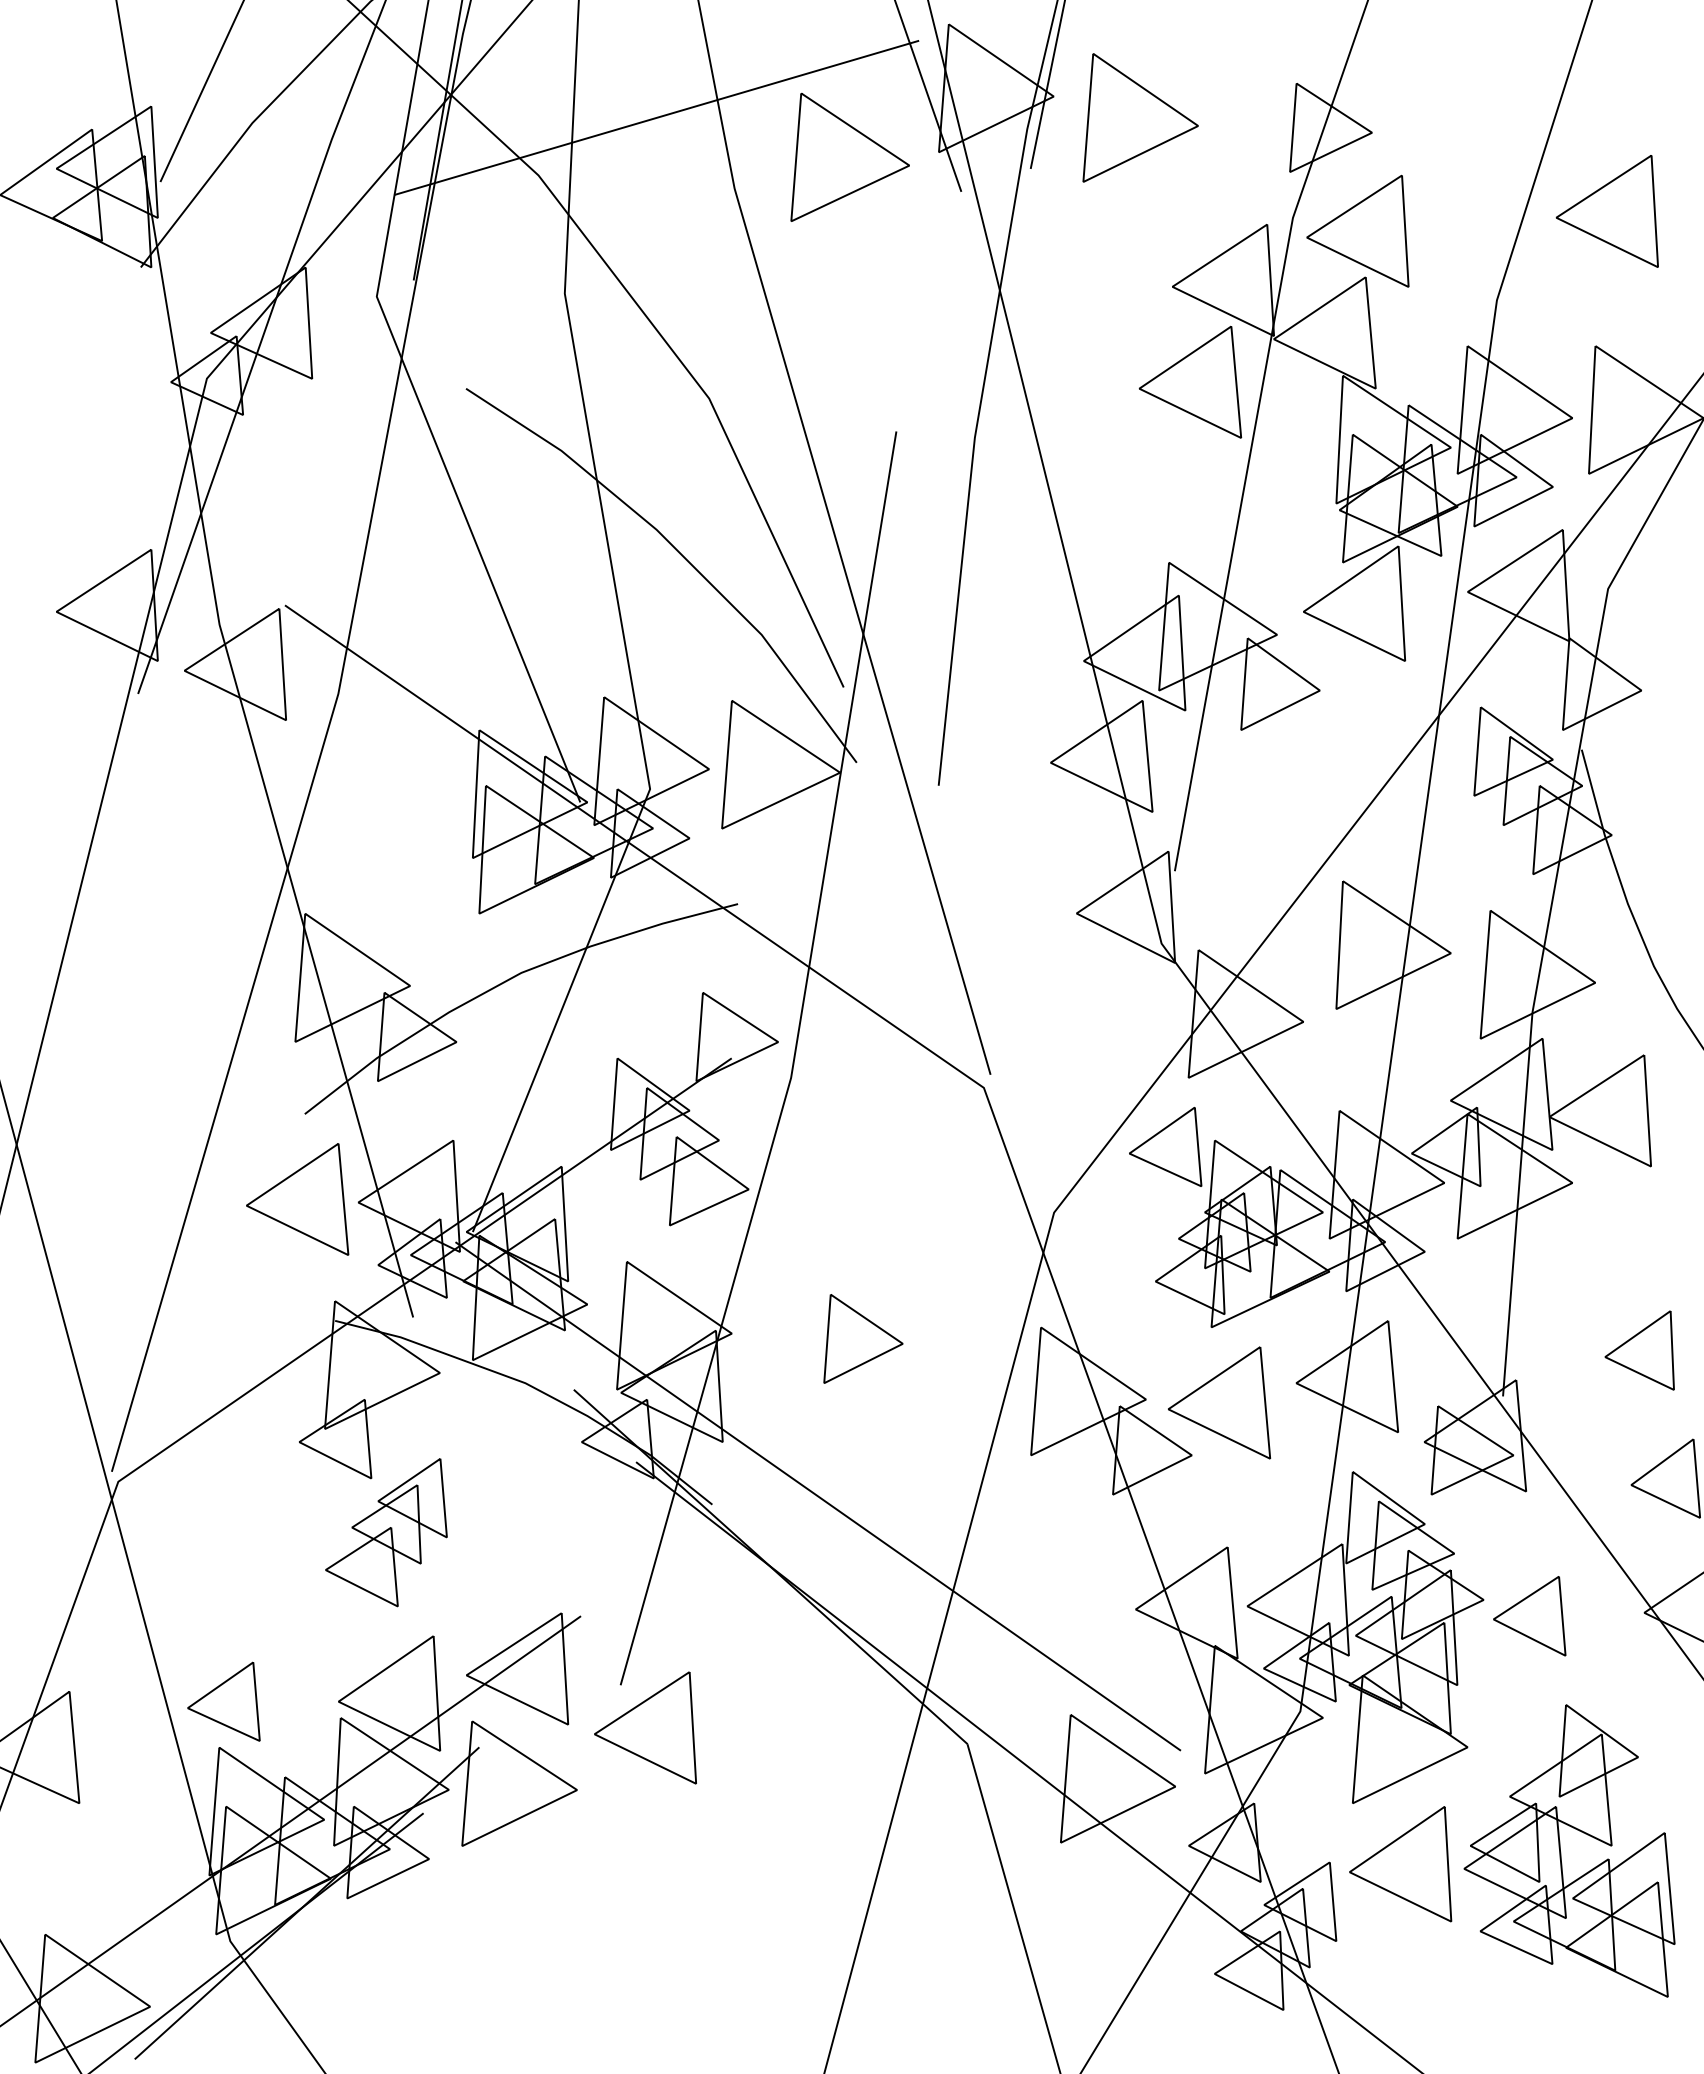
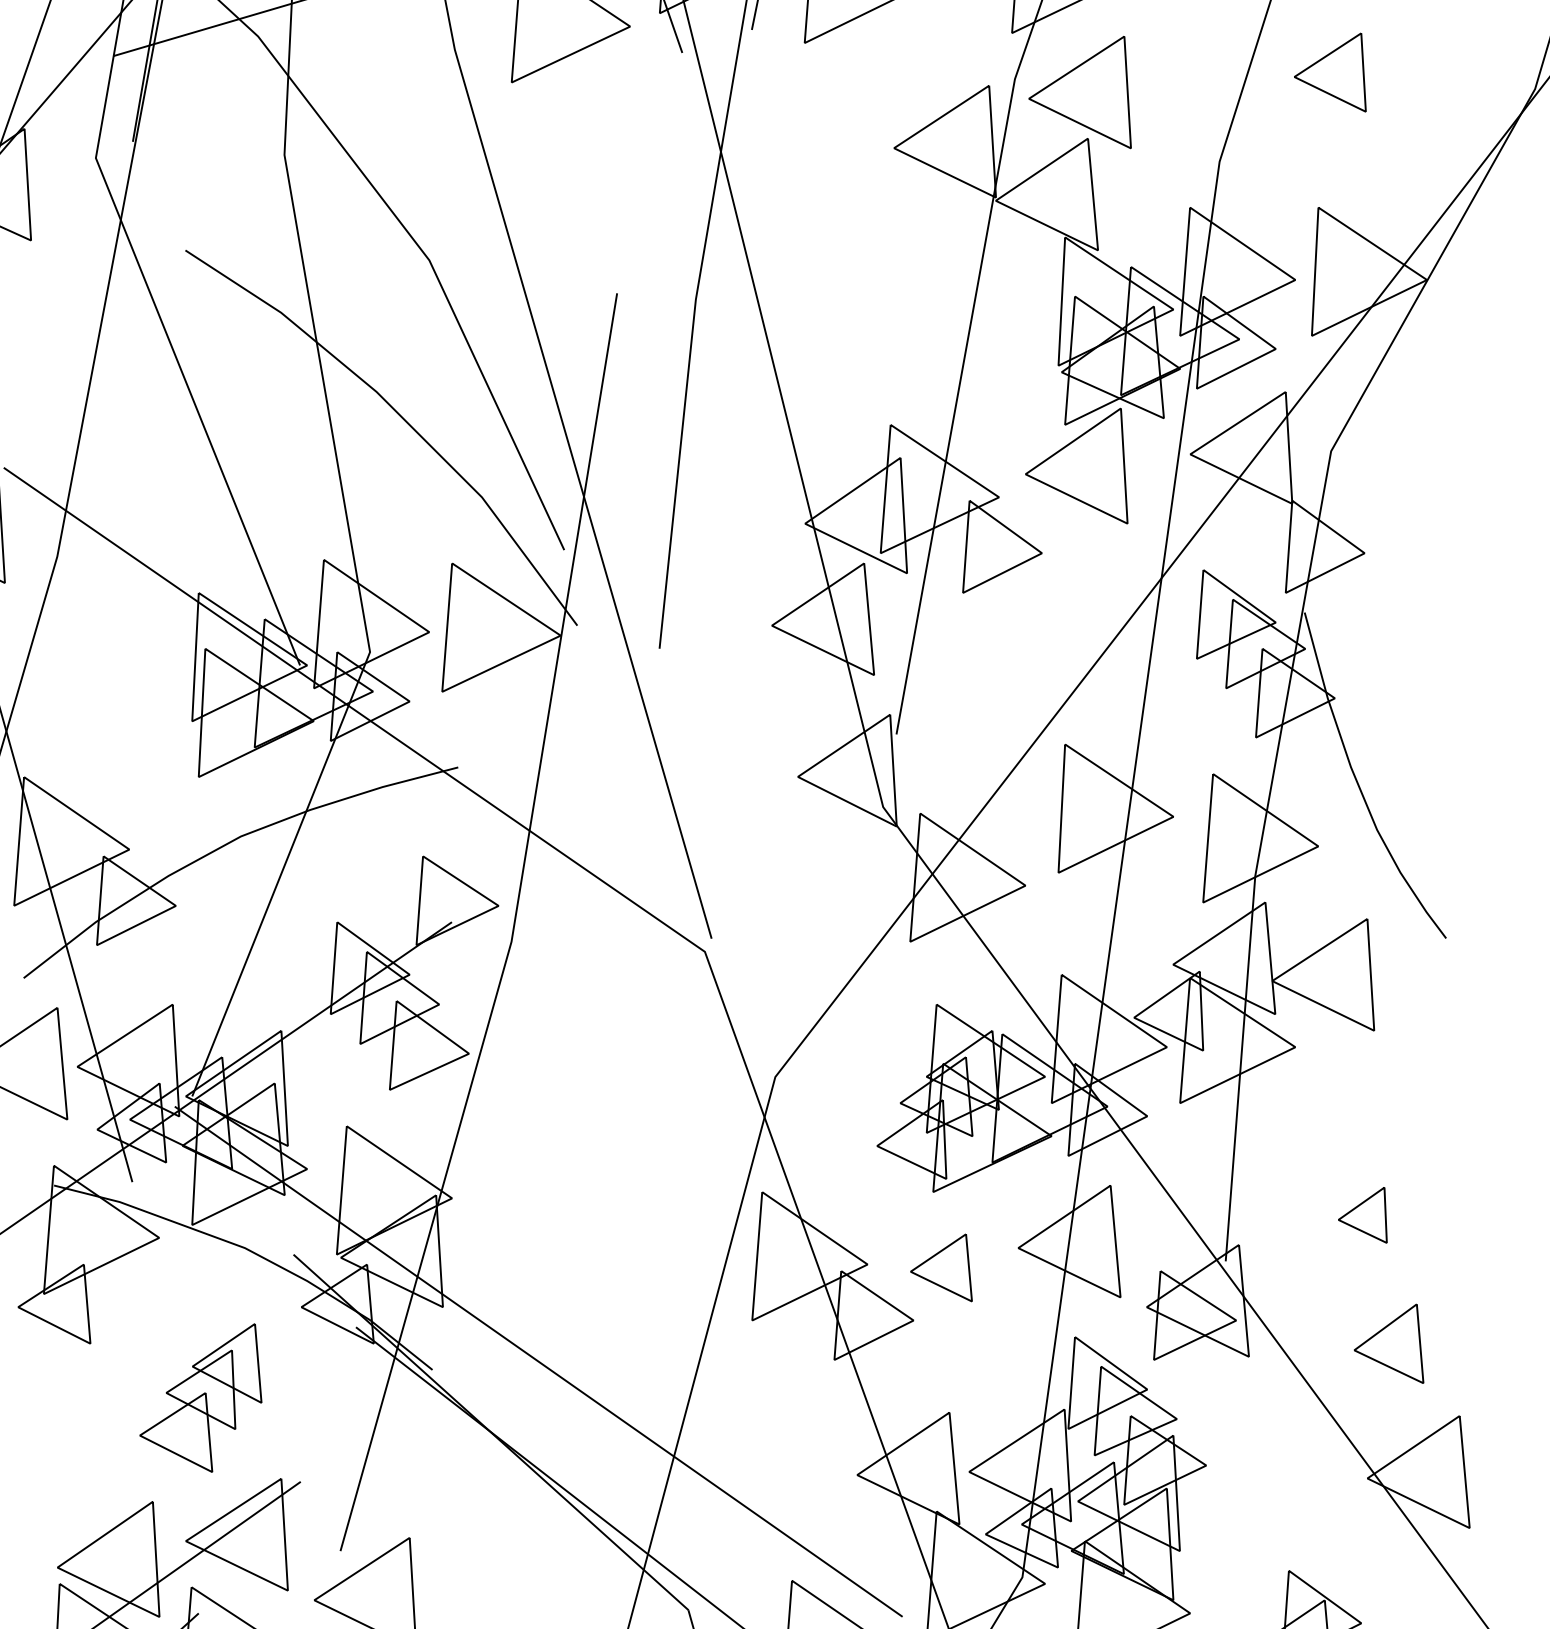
part: (1606, 211) -> (1329, 72), size x0.7
part: (1190, 381) -> (912, 243), removed
part: (1165, 1146) -> (887, 1010), removed
part: (863, 1338) -> (584, 1203), removed
part: (1639, 1350) -> (1362, 1215), size x0.7
part: (1219, 1402) -> (941, 1267), size x0.6
part: (386, 1532) -> (200, 1397), moved
part: (1529, 1616) -> (1252, 1482), removed

